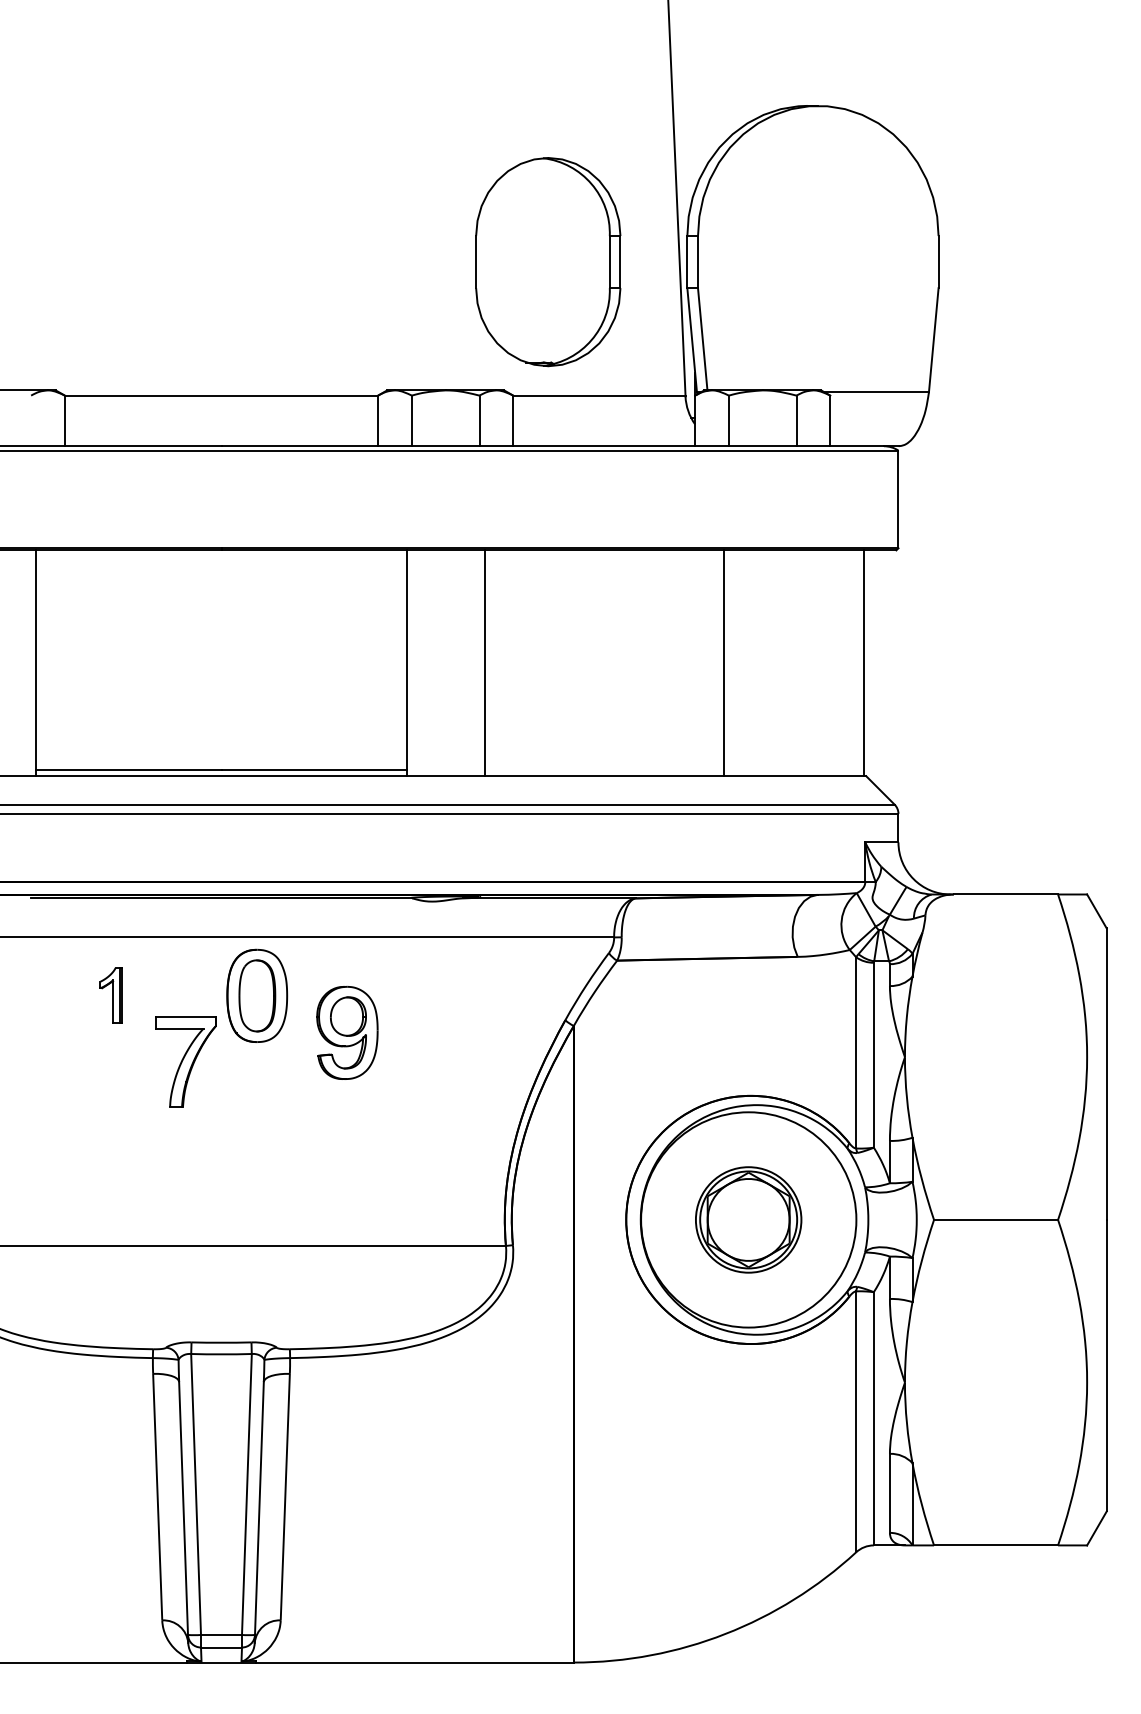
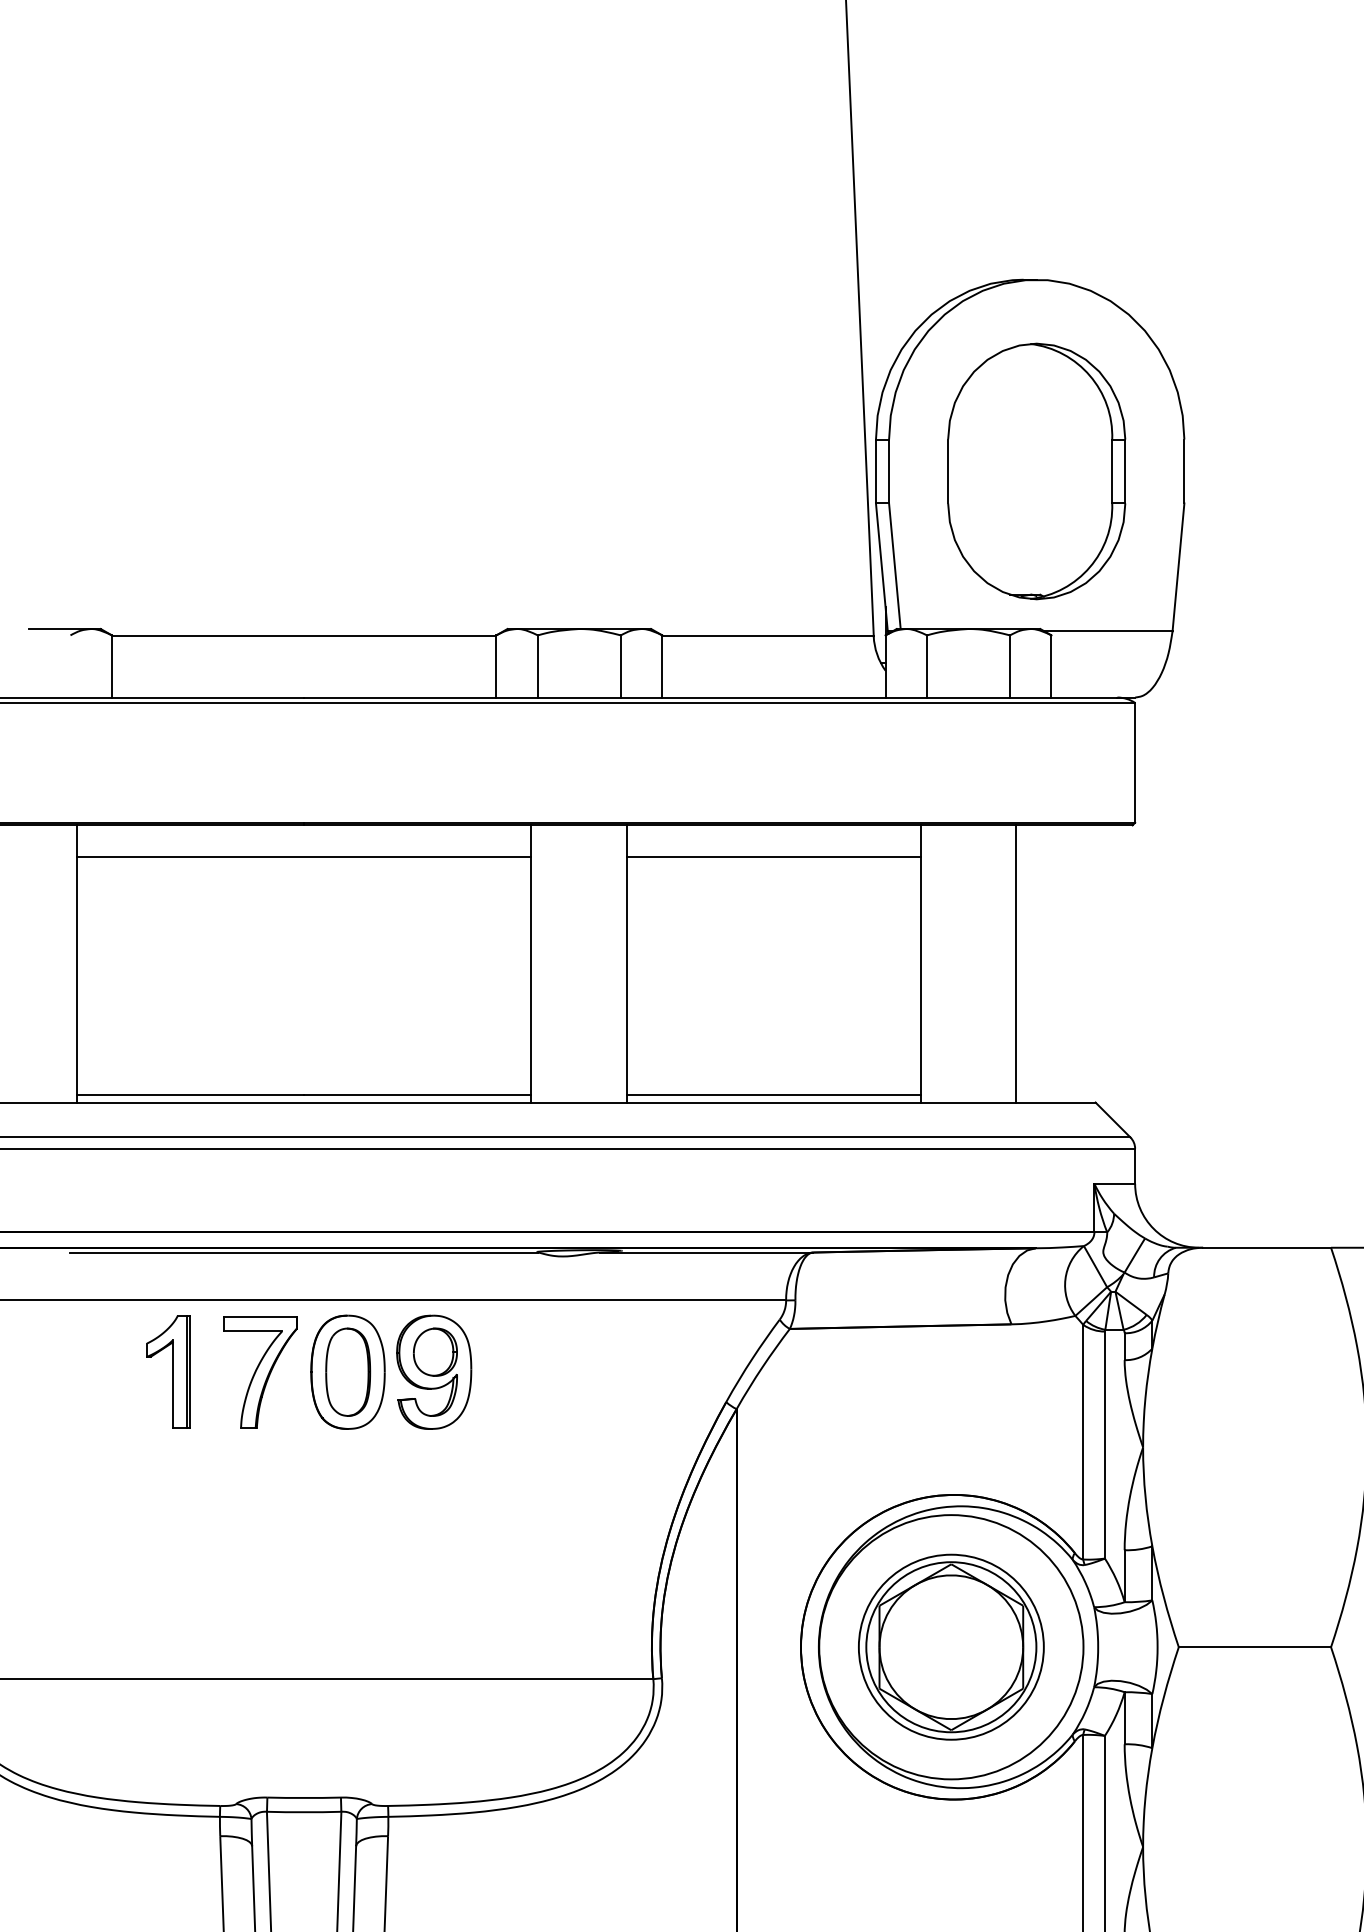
part: (548, 262) -> (1036, 471), moved
line: (221, 576) -> (304, 857), added
line: (603, 576) -> (773, 857), added
line: (863, 663) -> (1016, 964), moved
line: (603, 769) -> (773, 1094), added
part: (110, 995) -> (167, 1371), size x1.67
part: (347, 1032) -> (434, 1371), moved
part: (185, 1061) -> (259, 1371), moved
part: (748, 1219) -> (951, 1646), size x1.43

